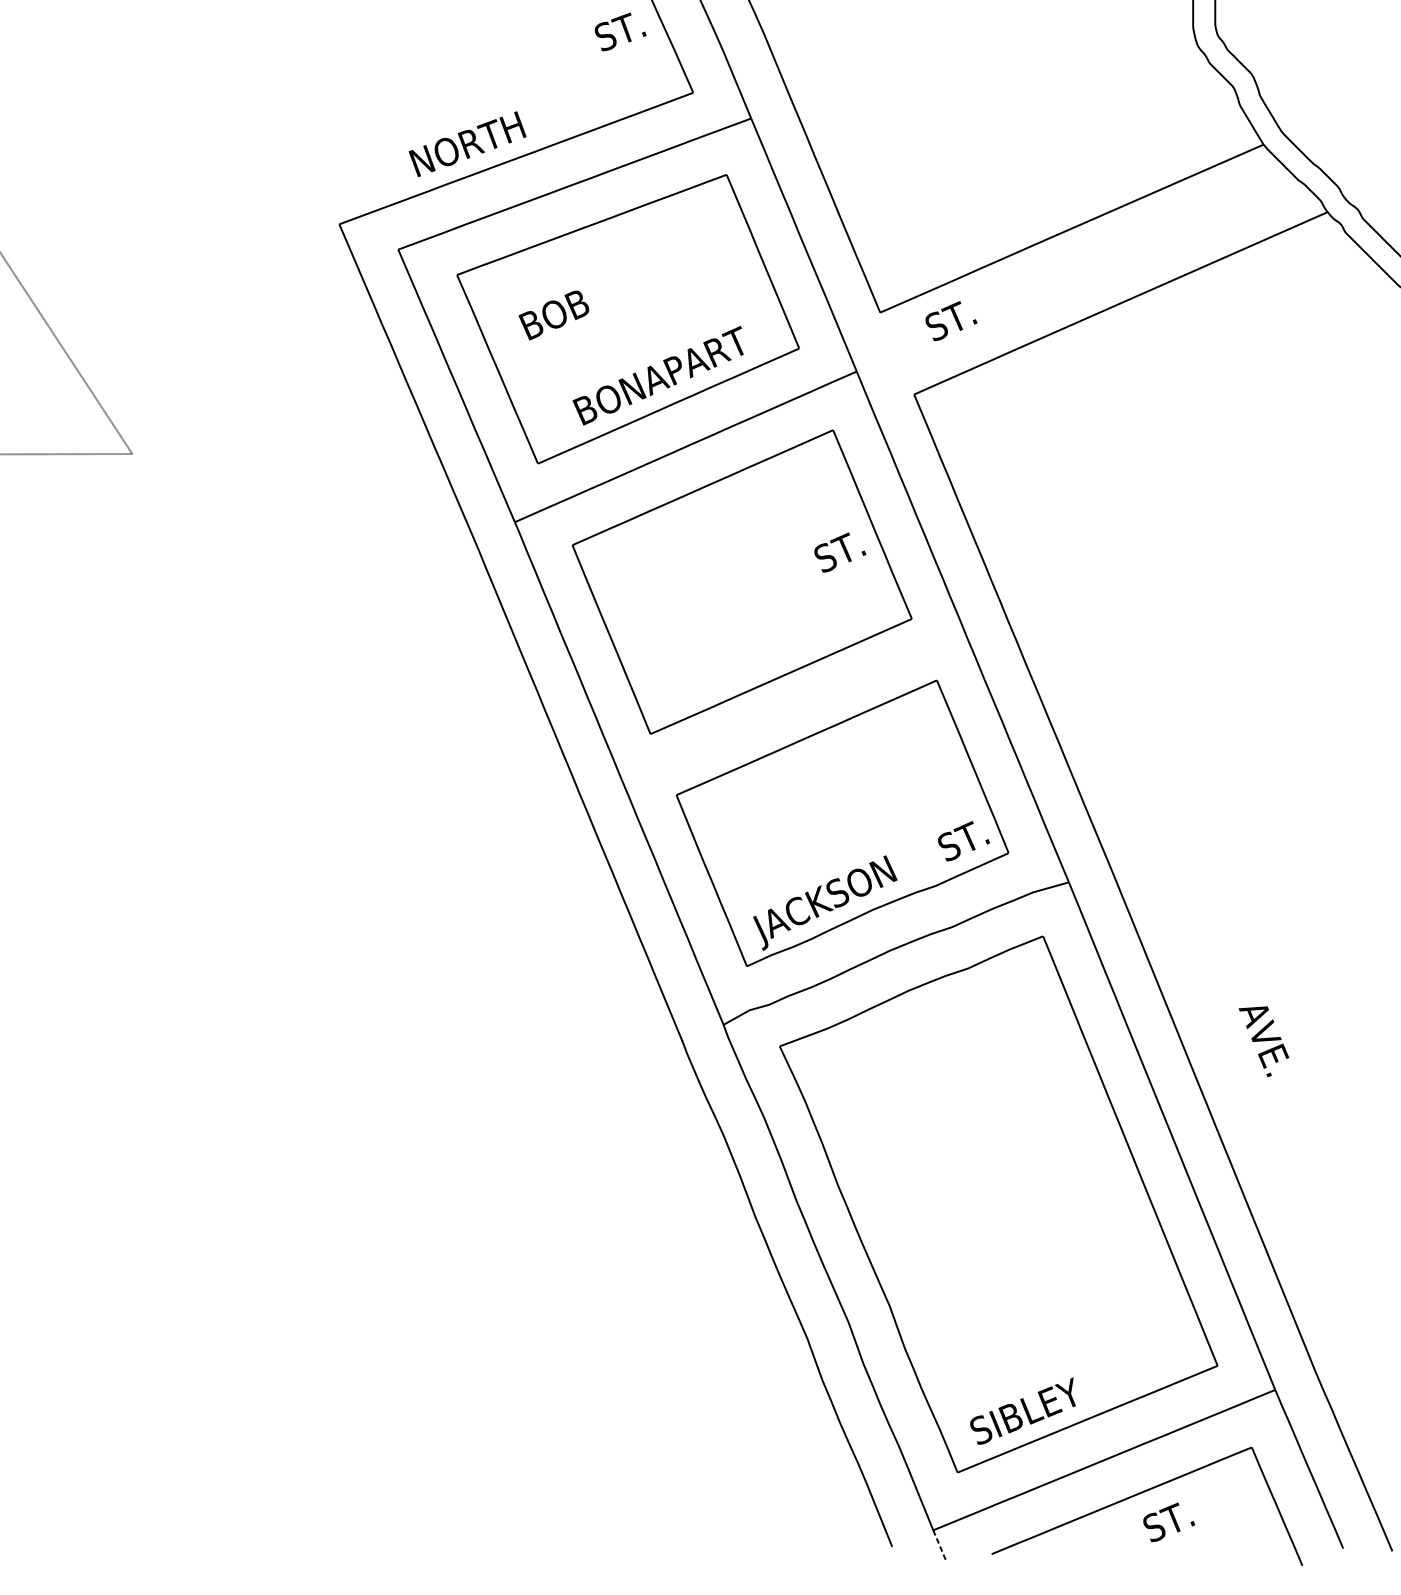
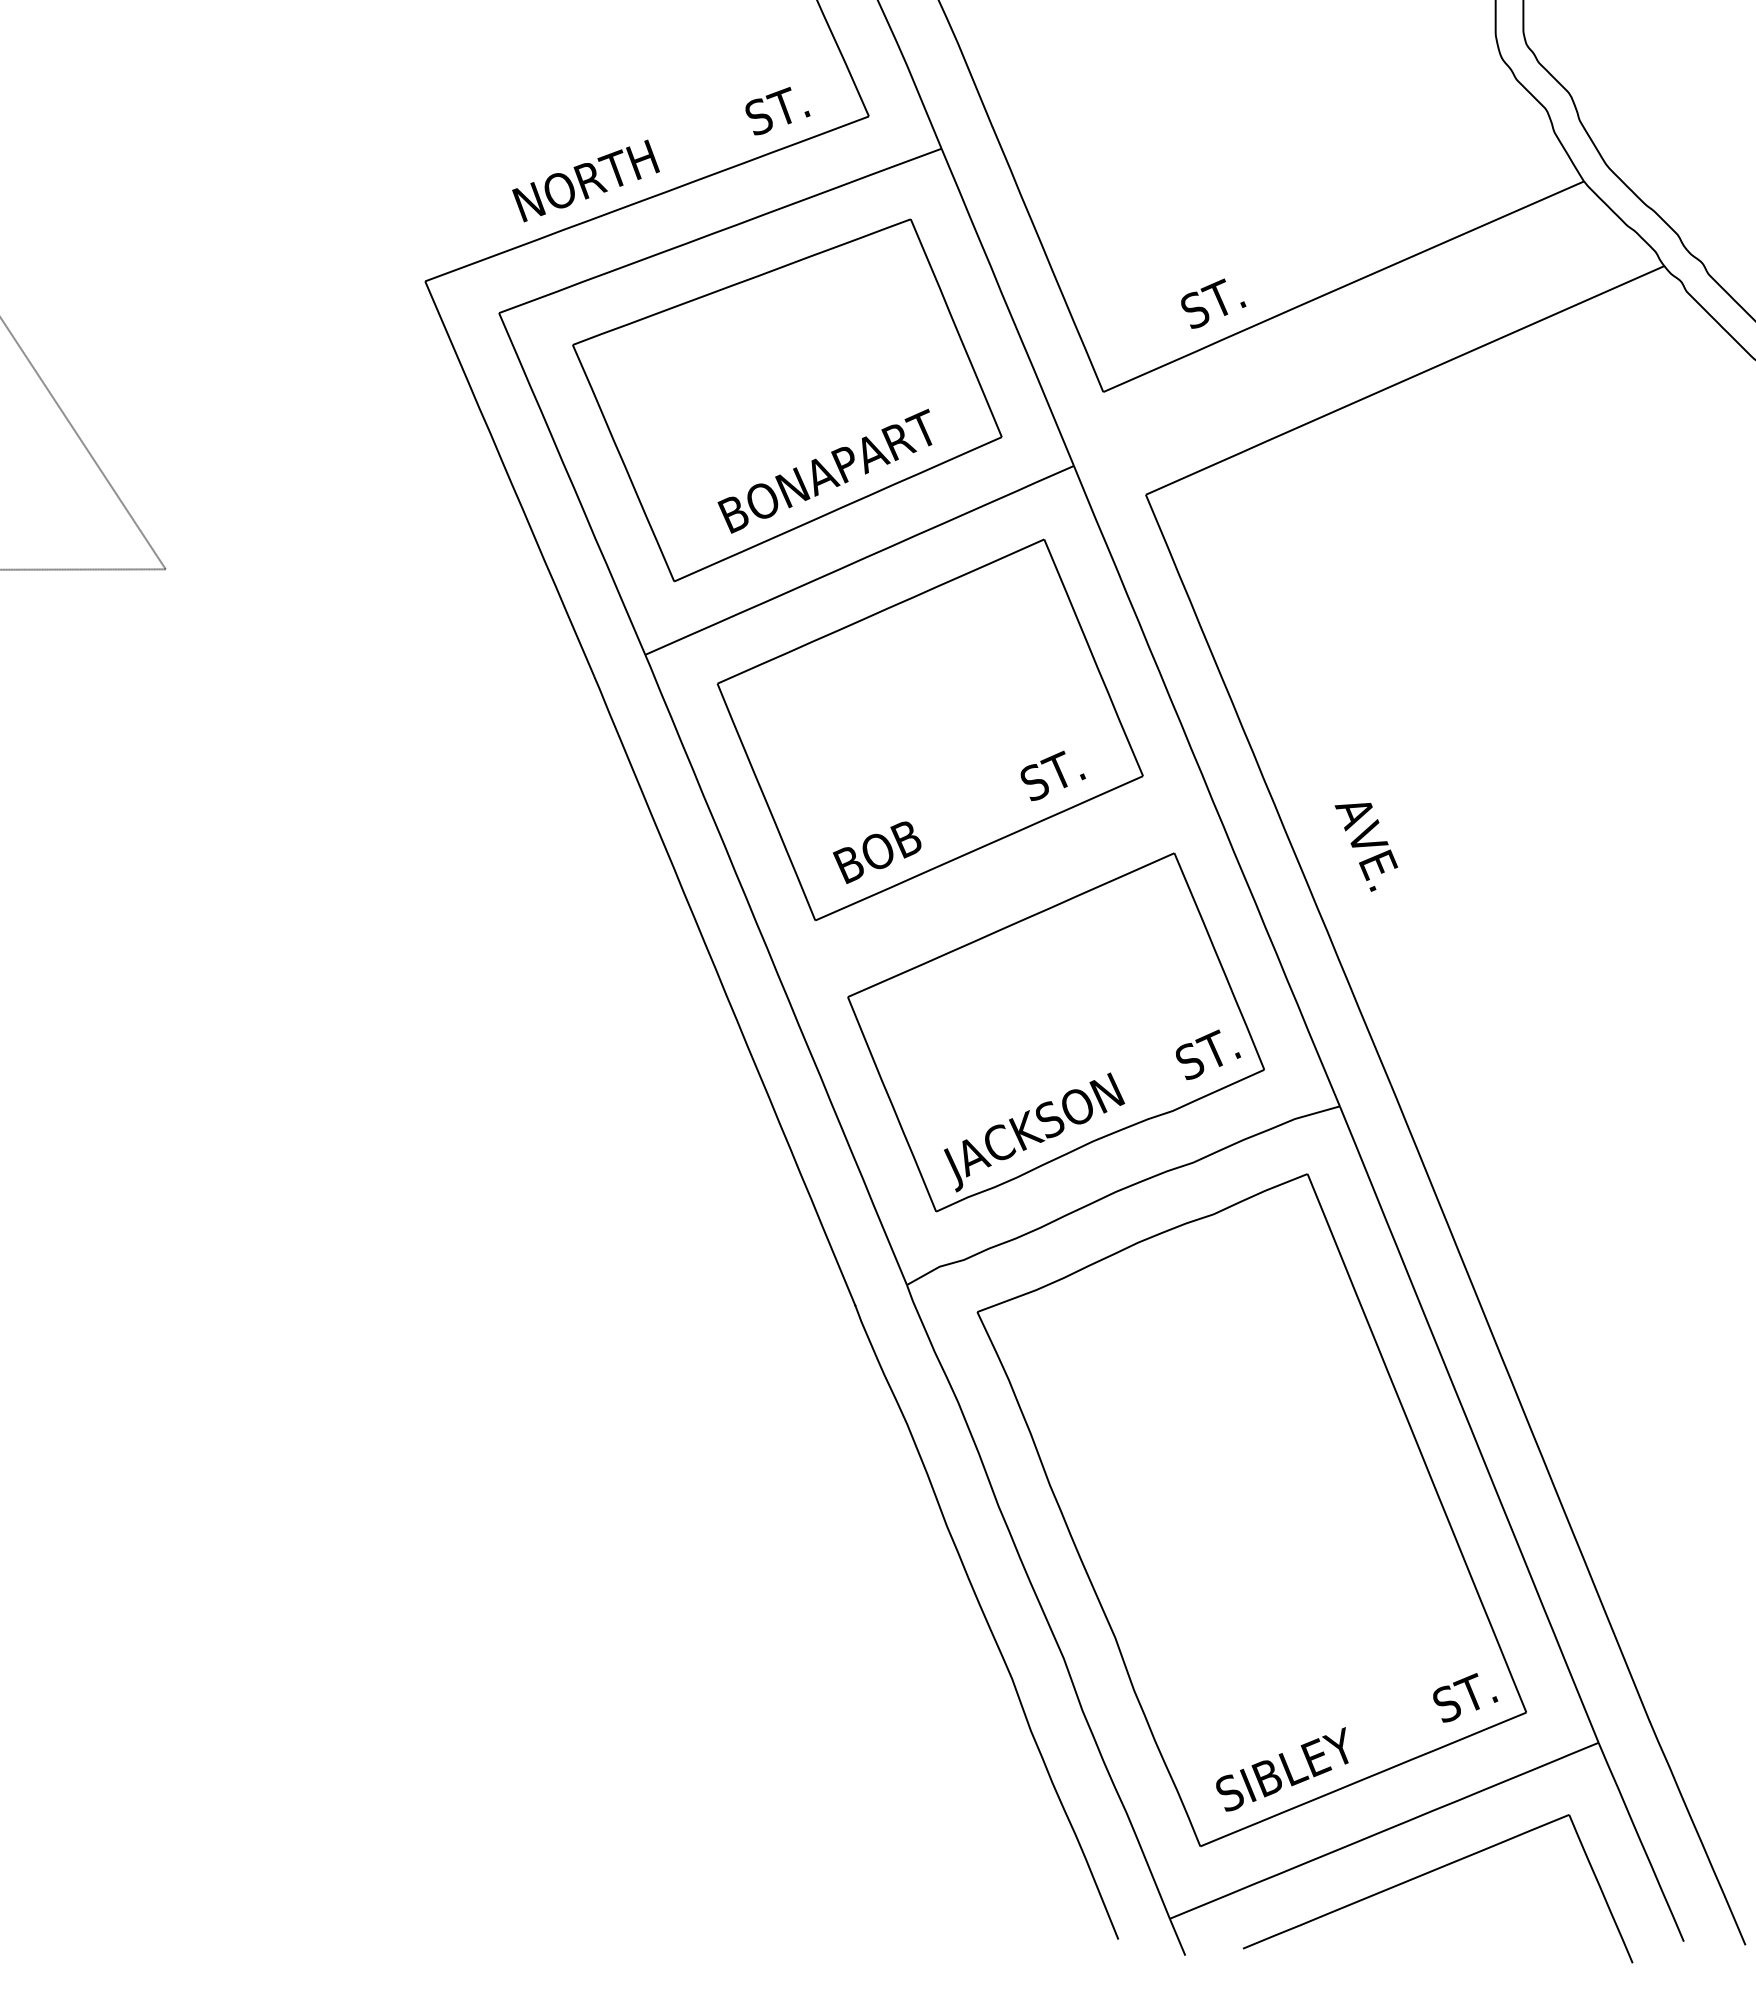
text: (620, 32) -> (777, 111), moved
text: (554, 315) -> (877, 852), moved
text: (951, 320) -> (1213, 303), moved
text: (839, 552) -> (1052, 775), moved
text: (1264, 1041) -> (1366, 847), moved
text: (1169, 1522) -> (1465, 1697), moved
line: (939, 1545) -> (1177, 1937), dashed -> solid

